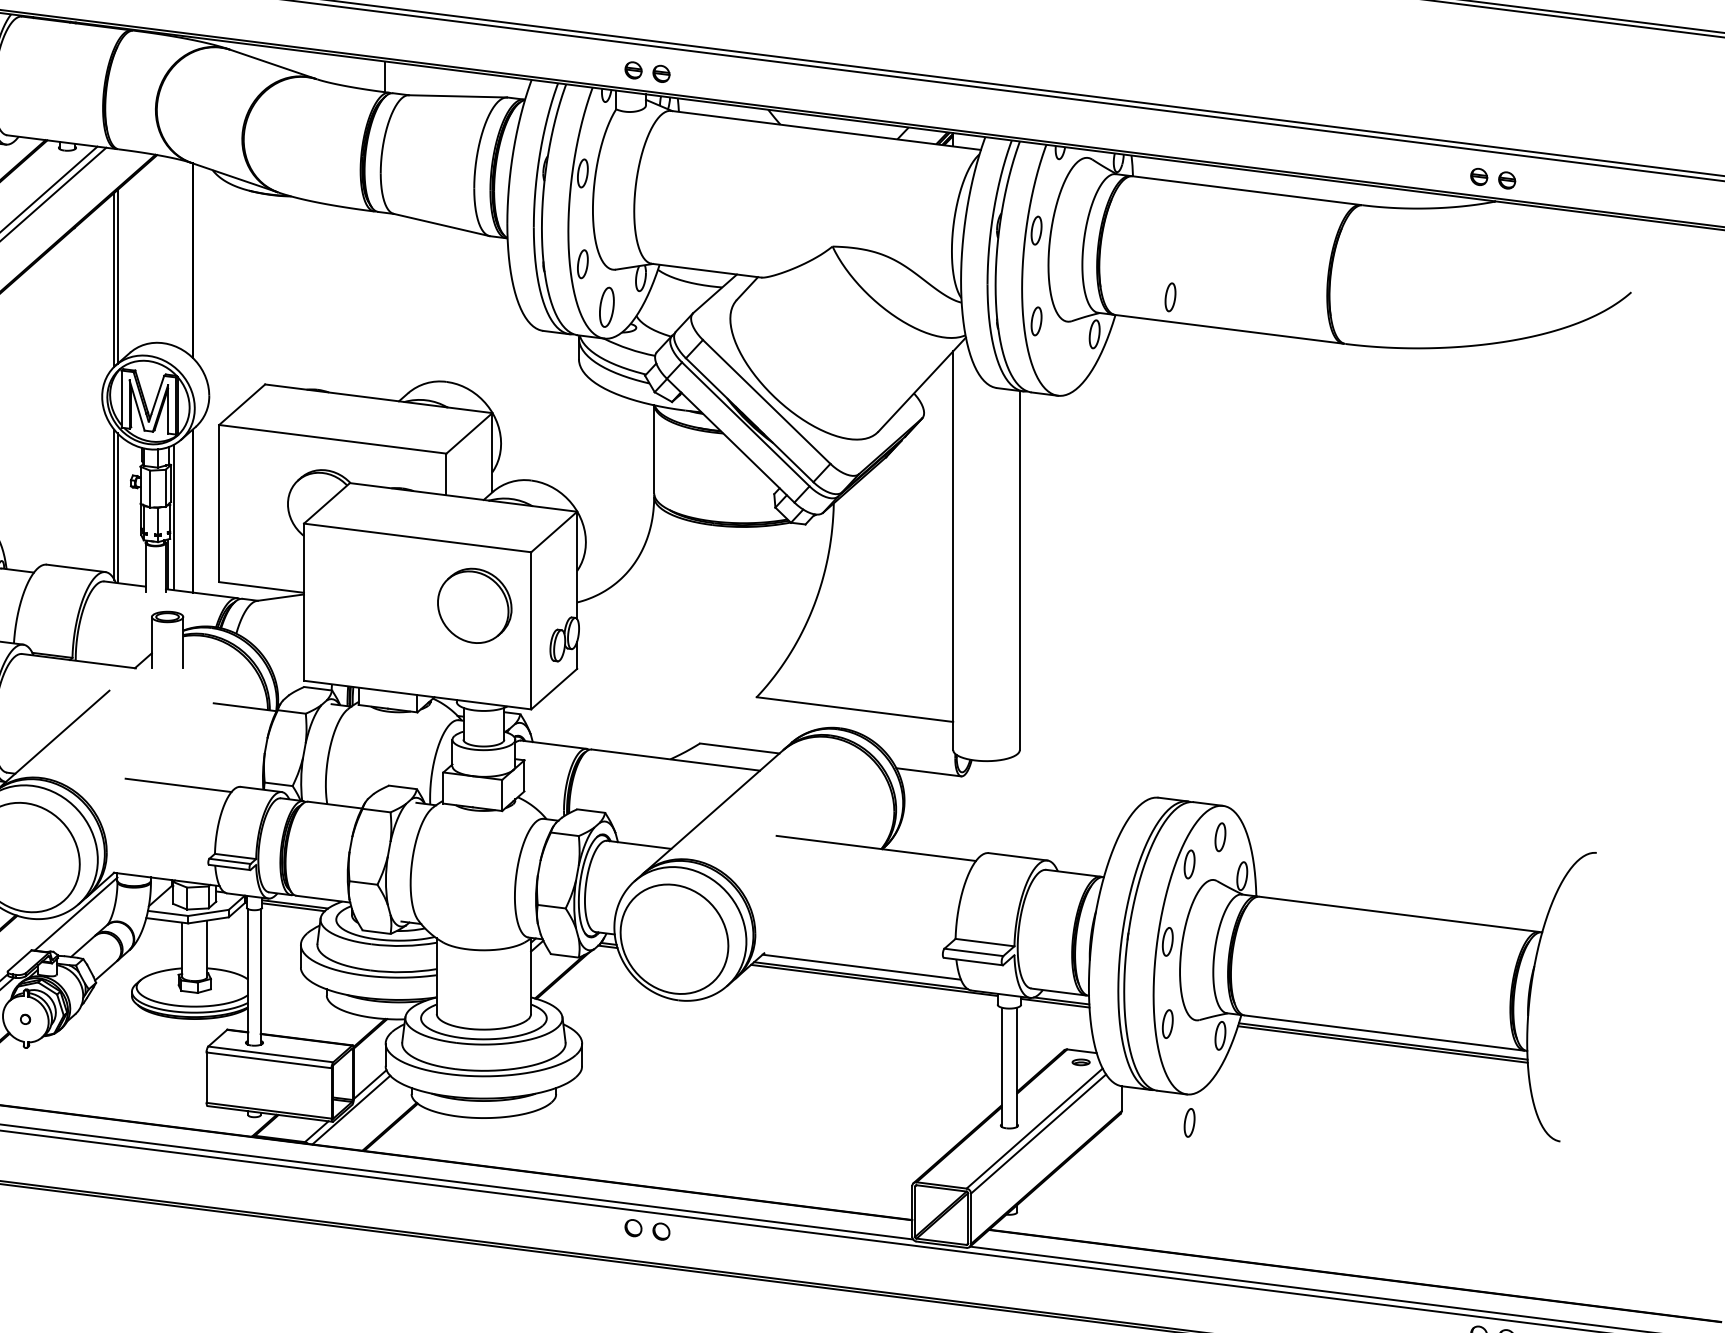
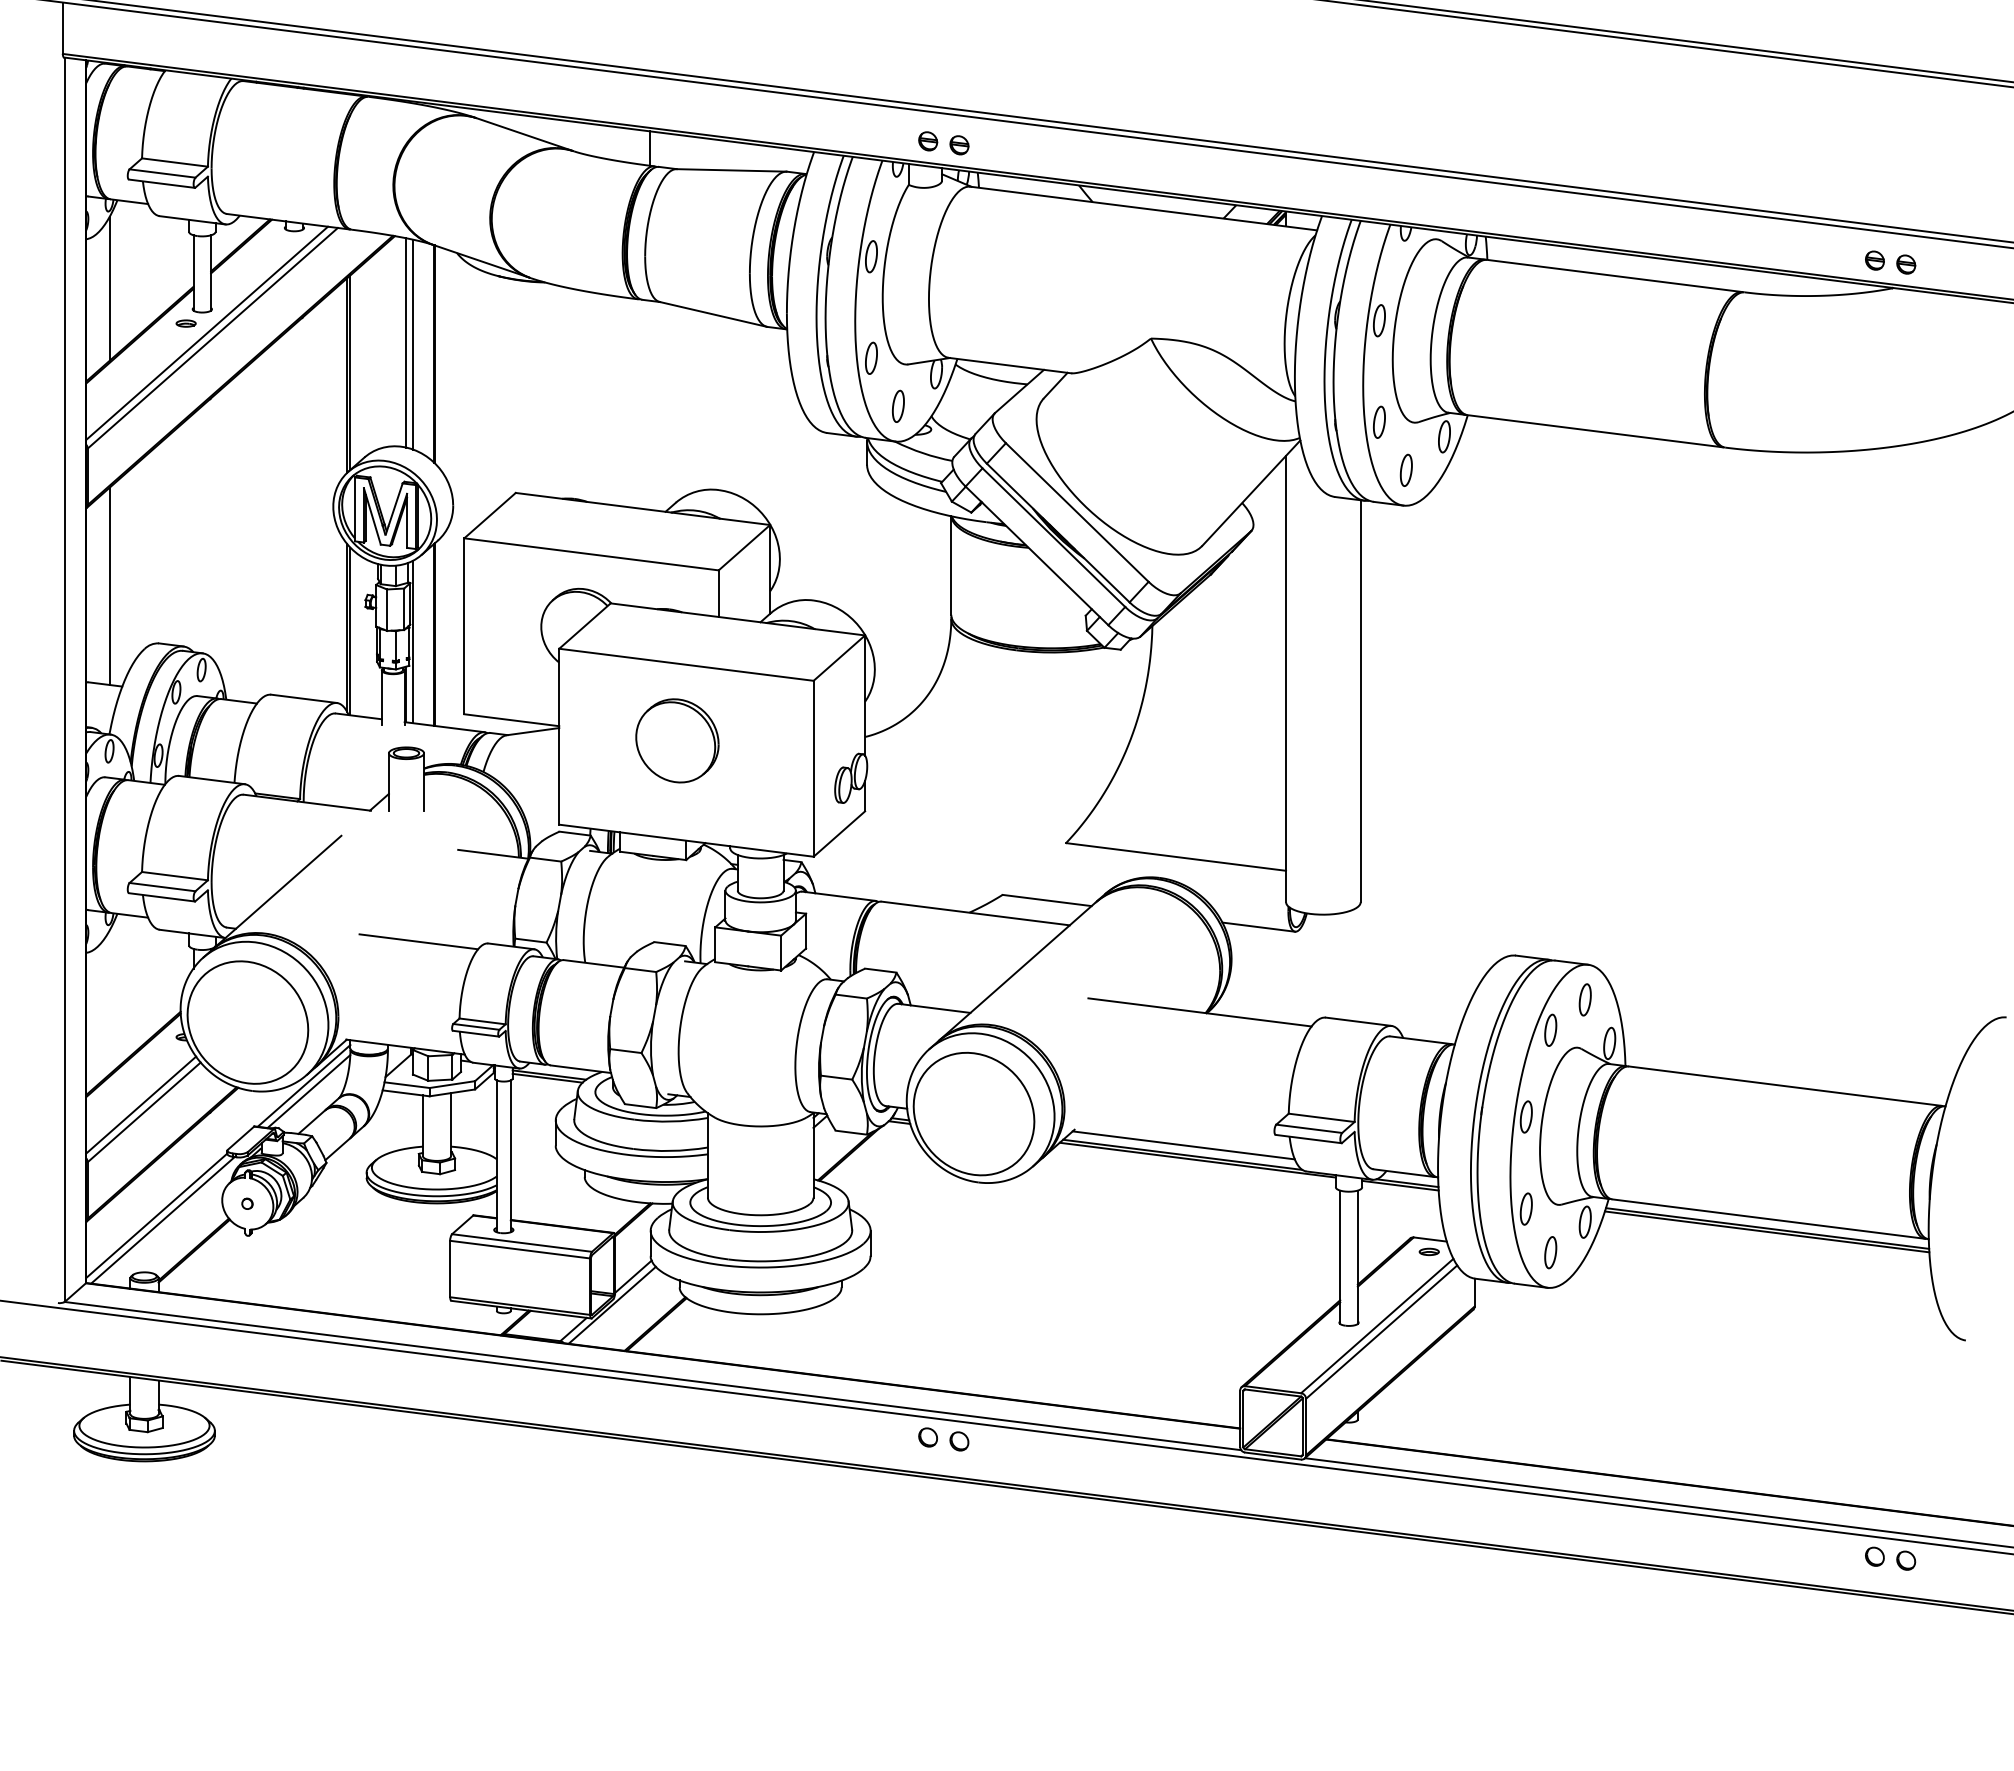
line: (167, 250) -> (406, 342), added
line: (173, 251) -> (413, 344), added
part: (1169, 296) -> (1405, 469), moved
part: (607, 306) -> (898, 405), size x0.71
part: (474, 605) -> (677, 740), moved
line: (80, 919) -> (308, 1091), added
part: (1189, 1122) -> (1550, 1252), moved

